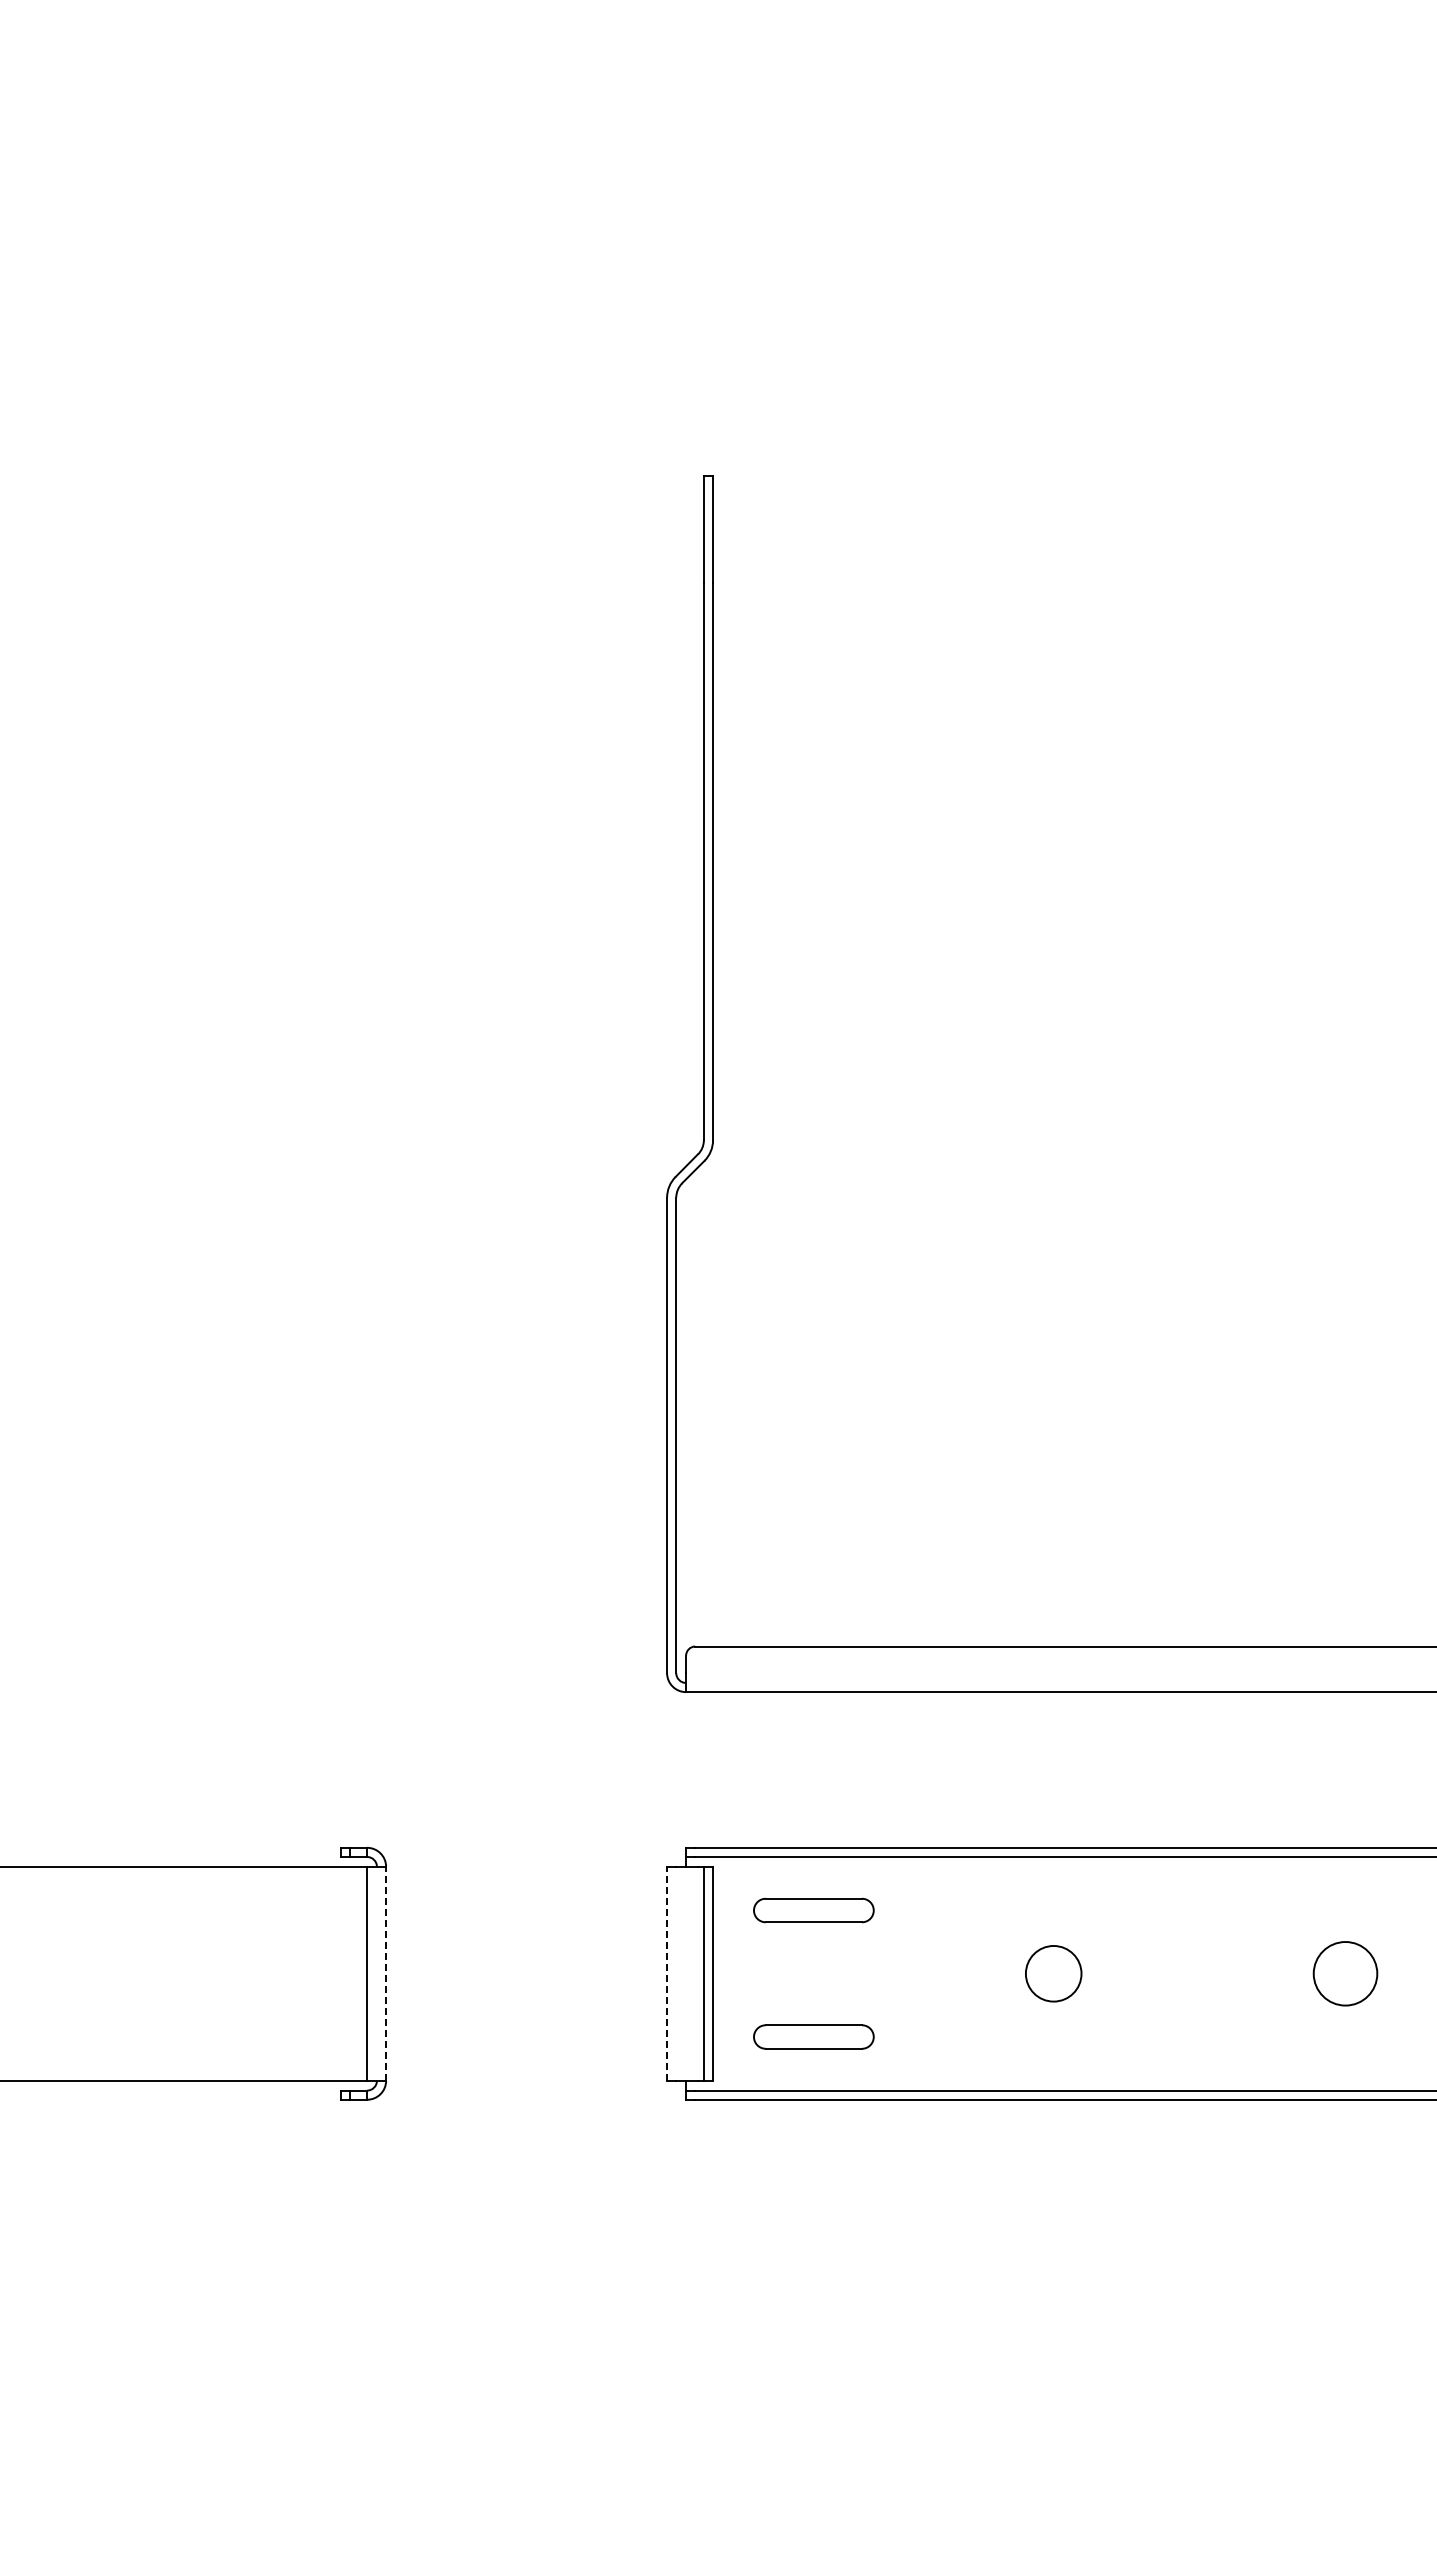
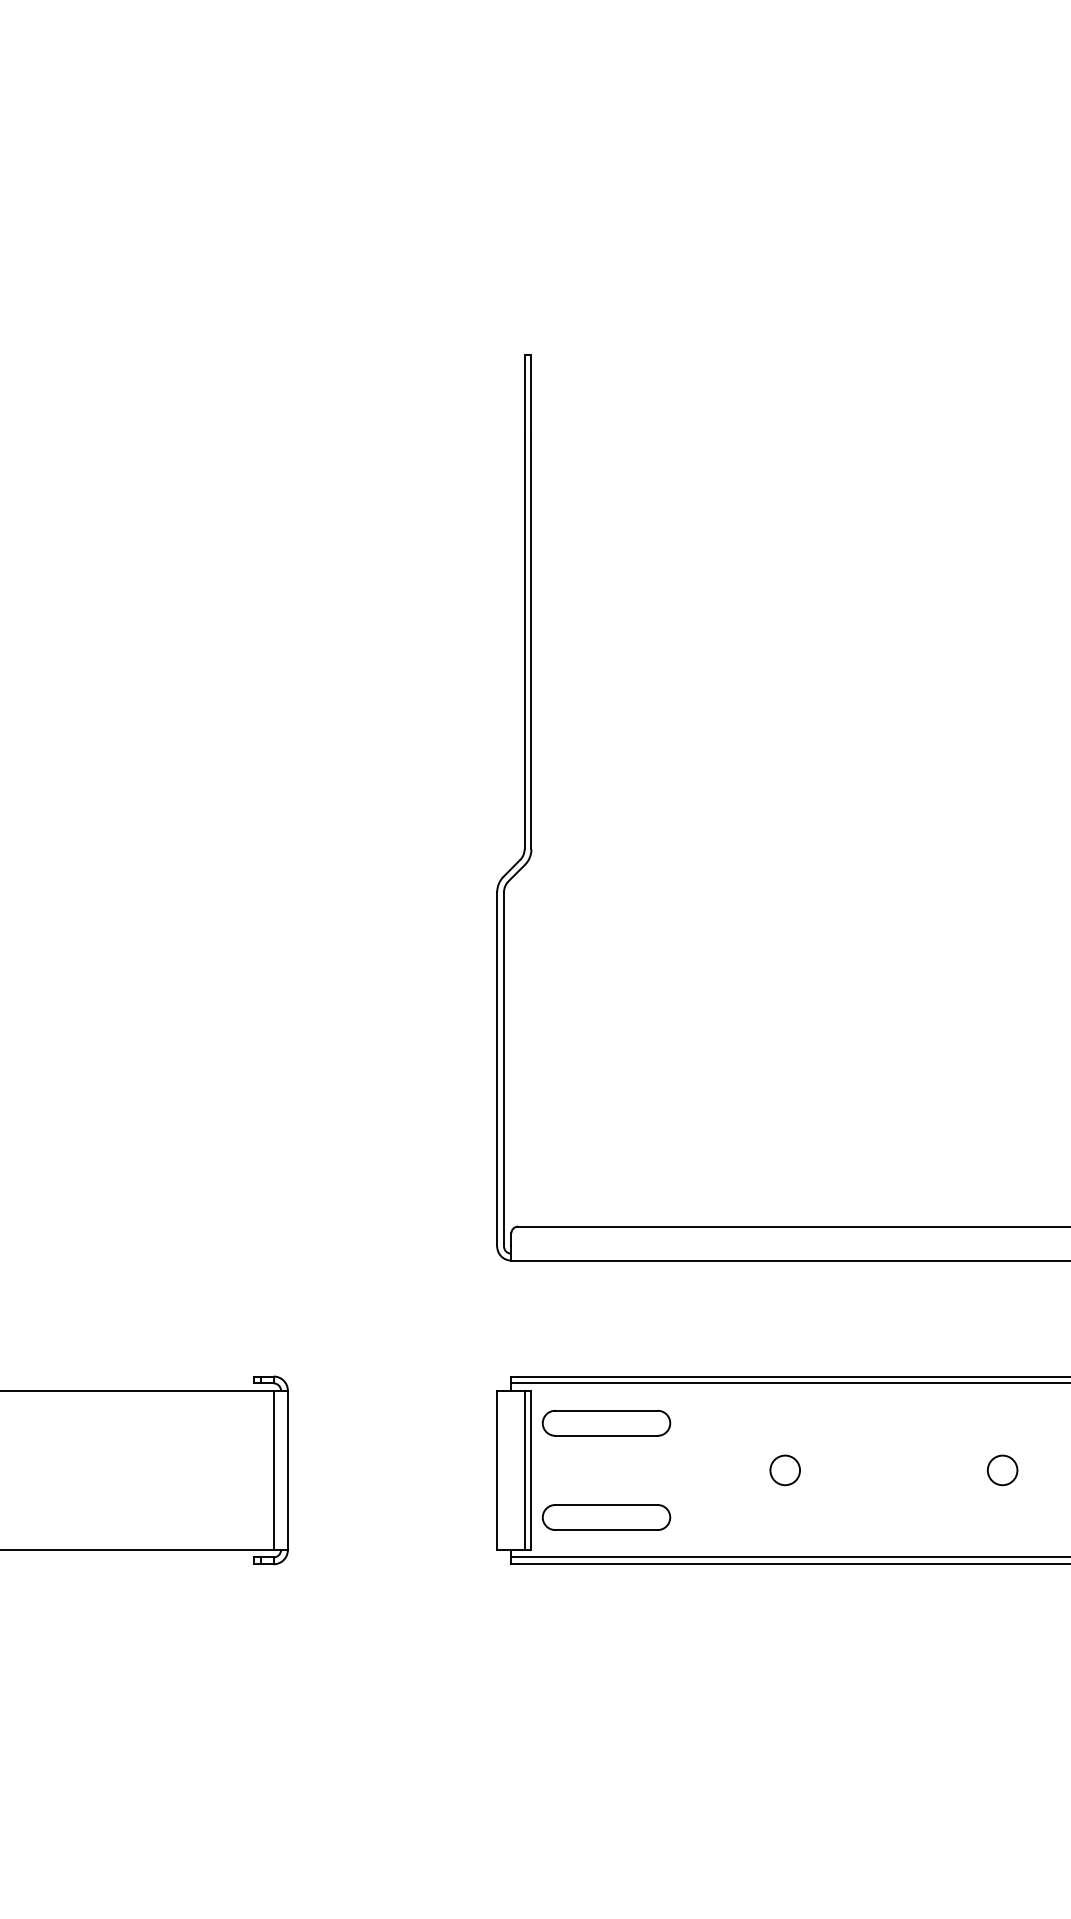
part: (813, 1910) -> (606, 1423), size x1.43
line: (386, 1973) -> (288, 1470), dashed -> solid
line: (667, 1973) -> (497, 1470), dashed -> solid
circle: (1053, 1973) -> (785, 1470), size x0.71
circle: (1345, 1973) -> (1002, 1470), size x0.62
part: (813, 2036) -> (606, 1517), size x1.43

